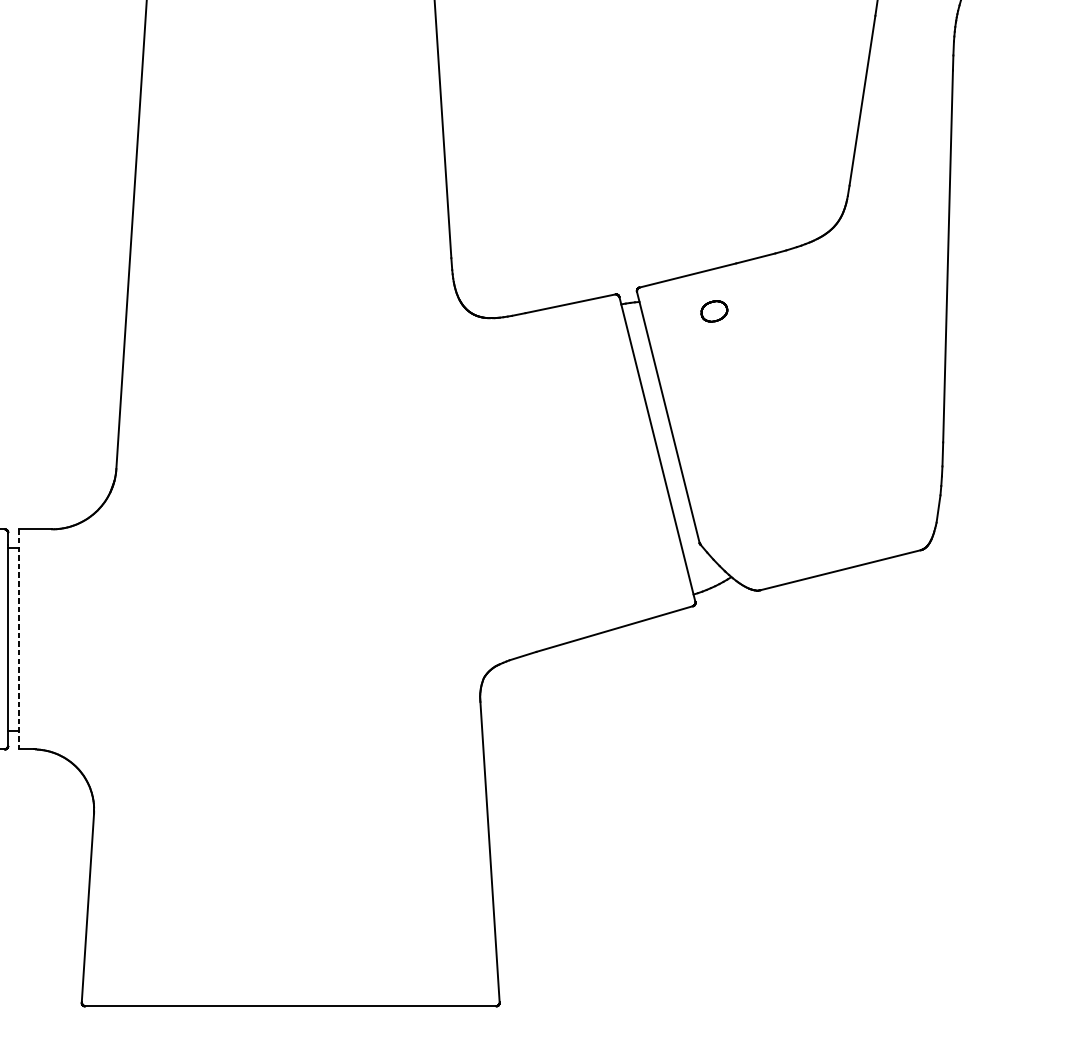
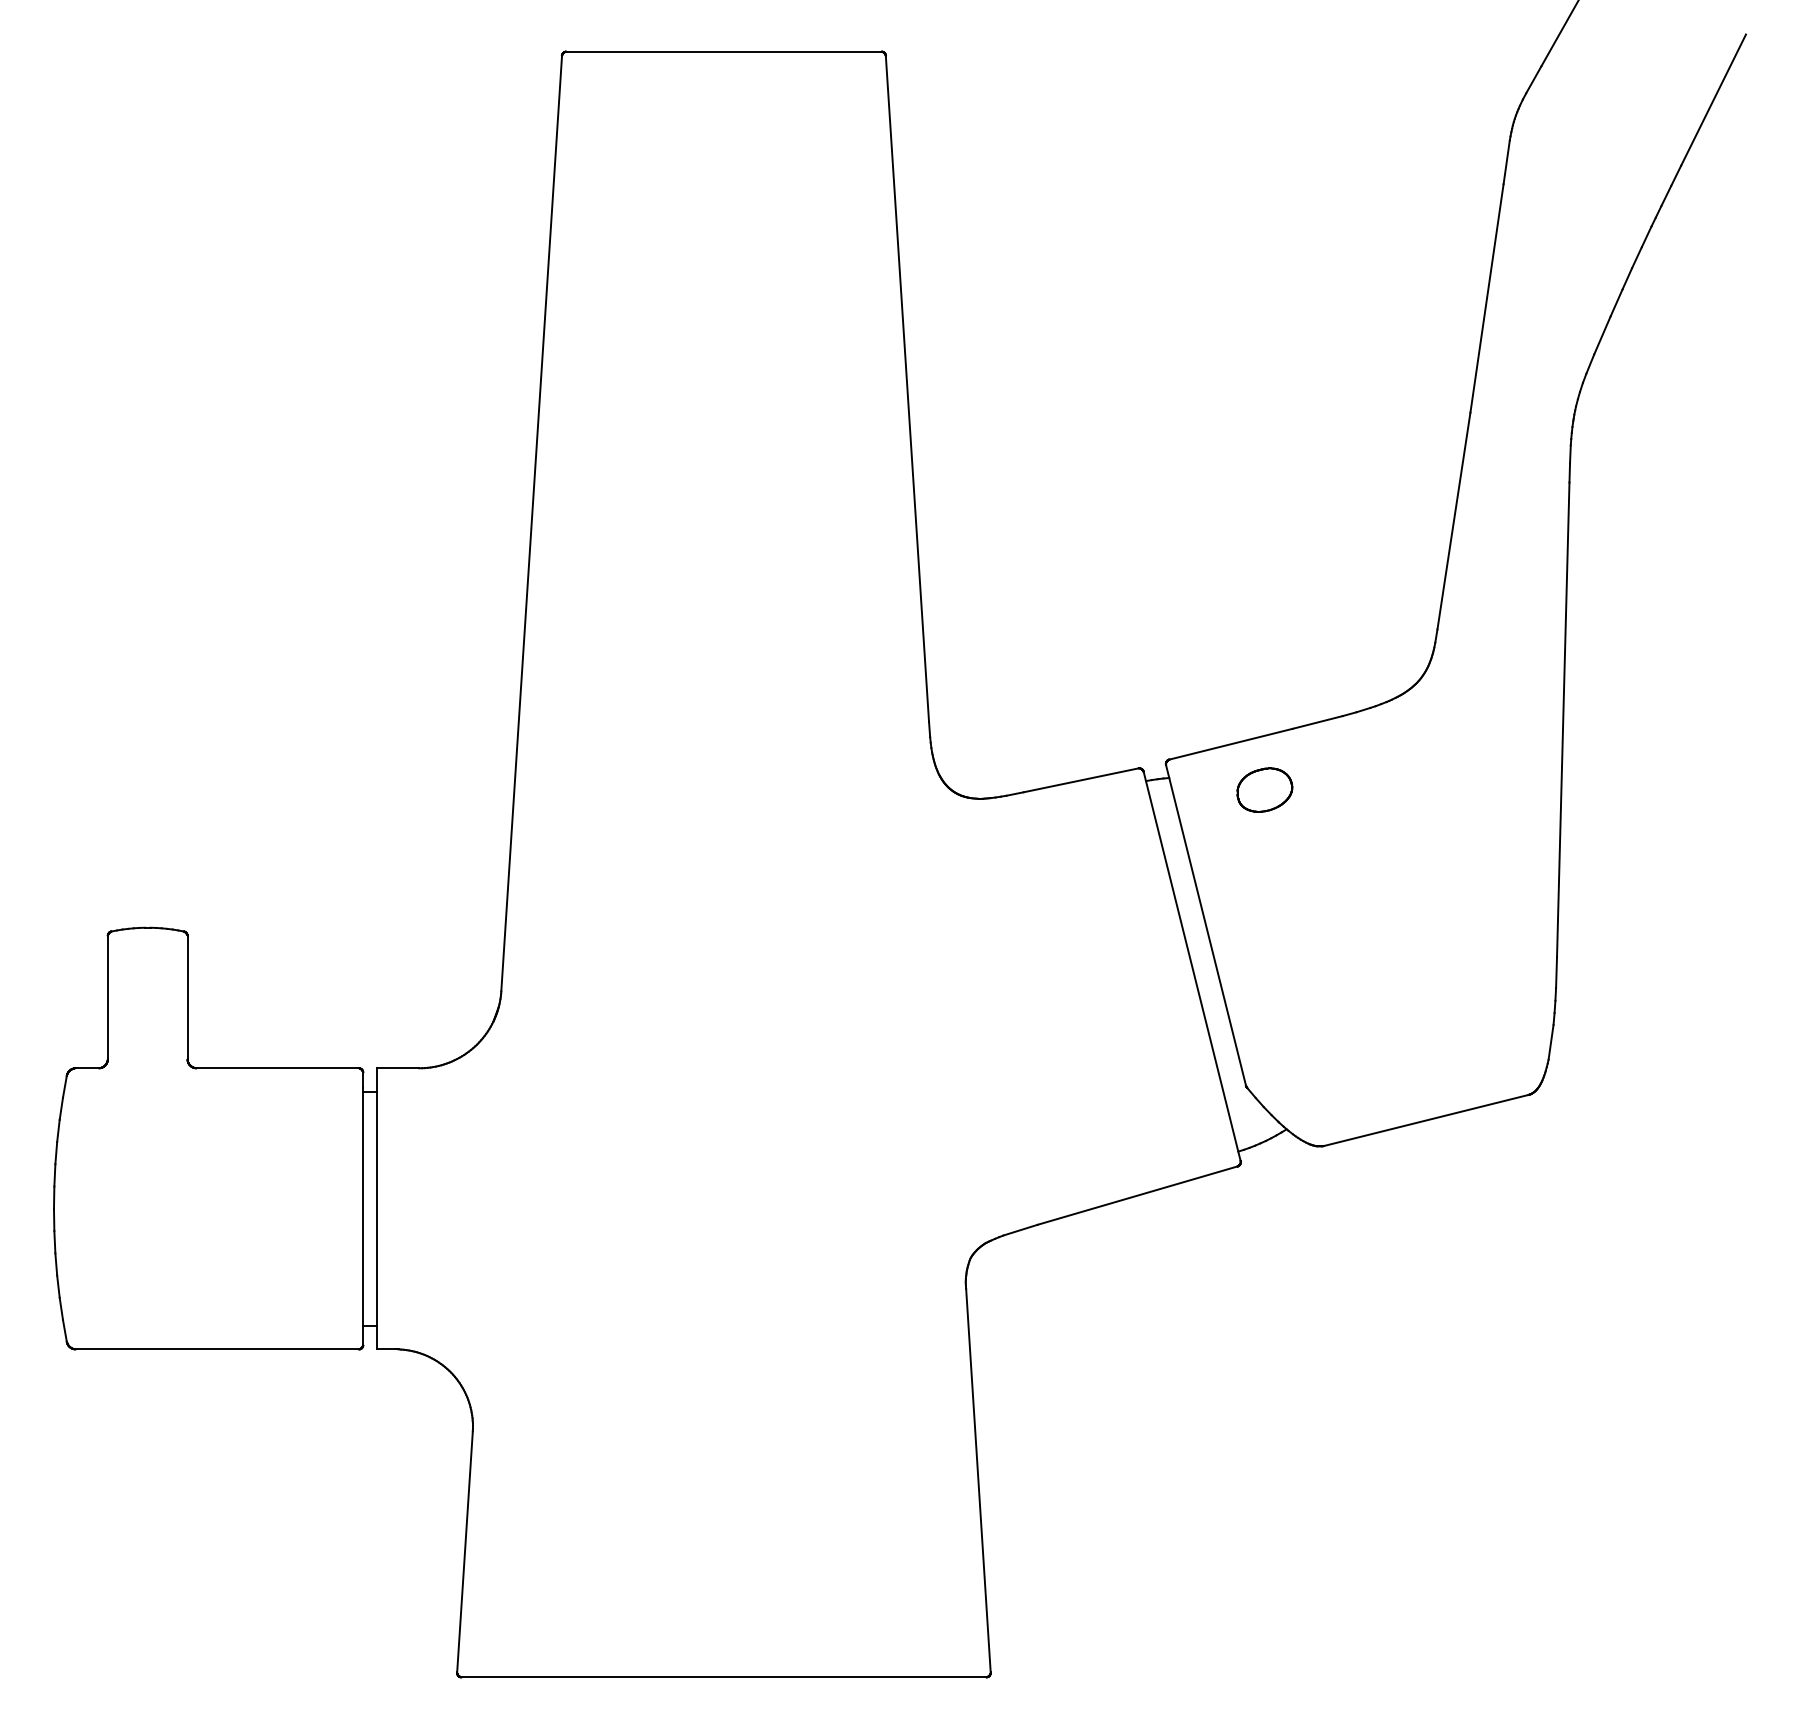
part: (714, 310) -> (1264, 789), size x1.67
line: (19, 639) -> (377, 1208), dashed -> solid

